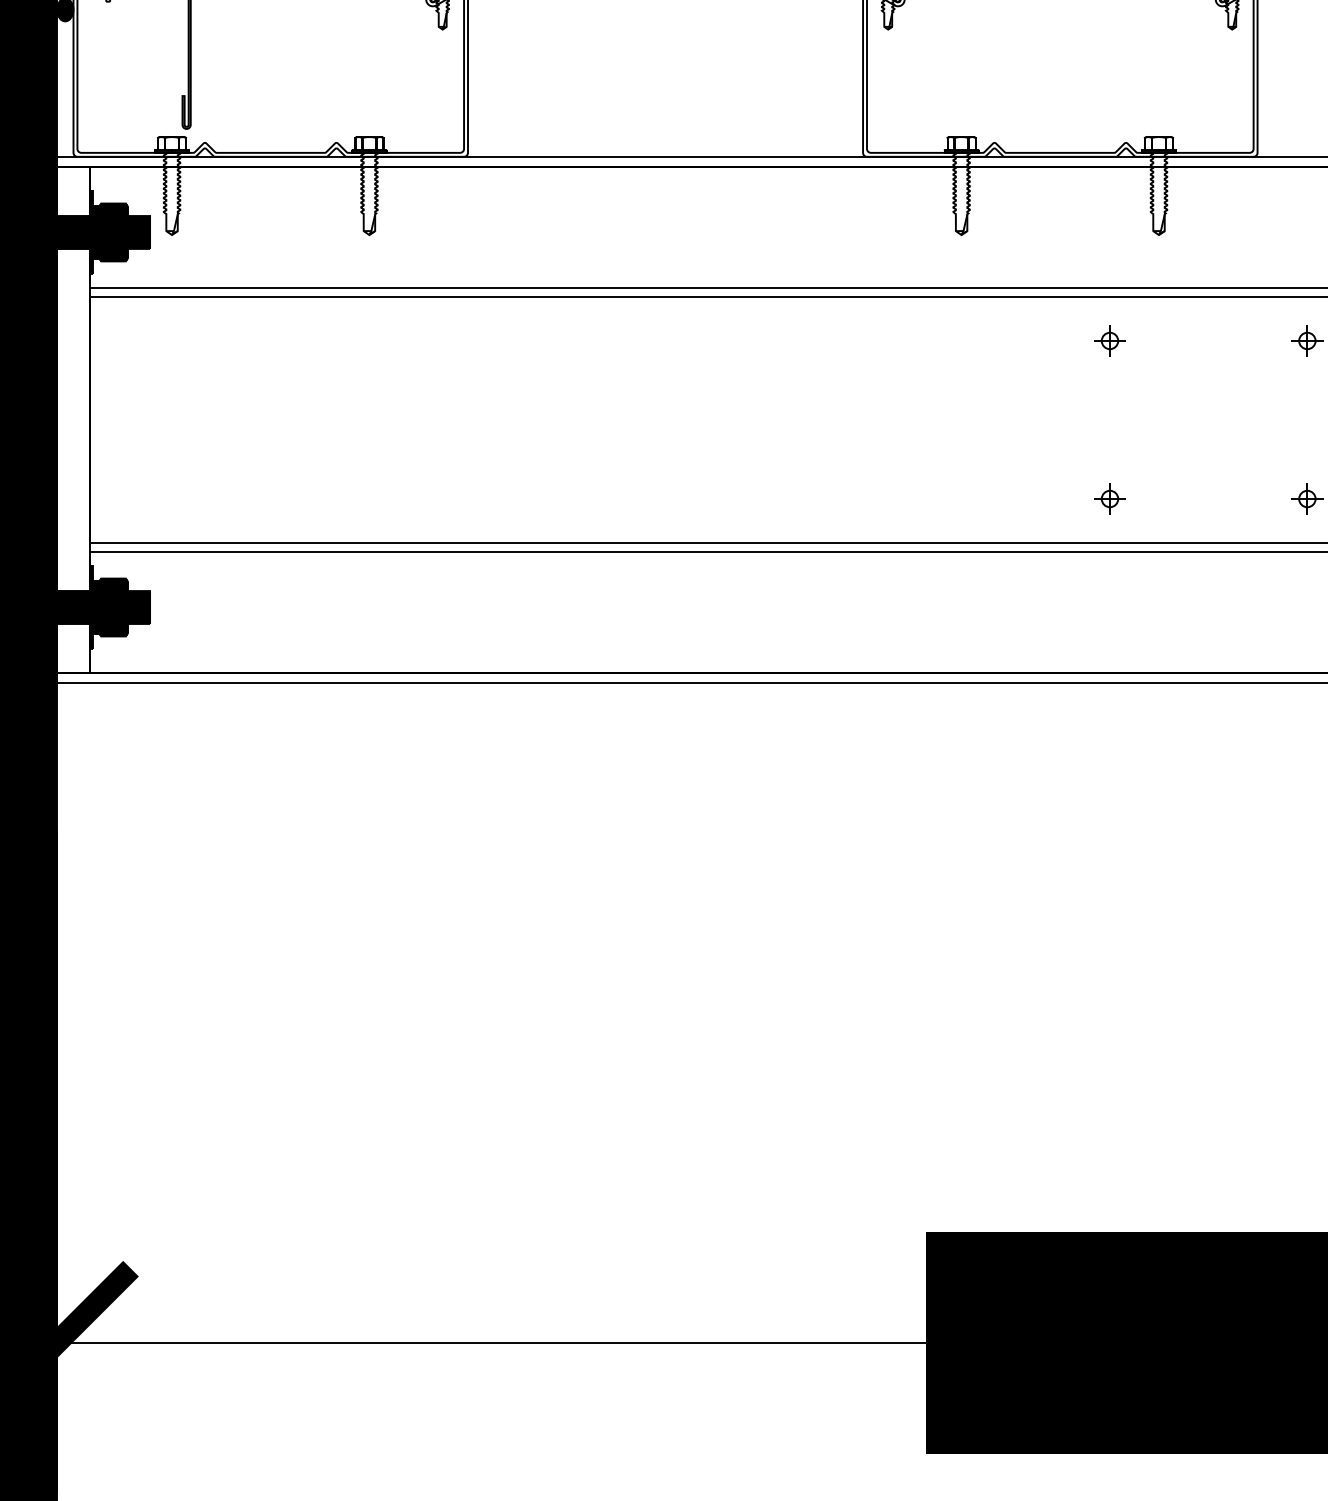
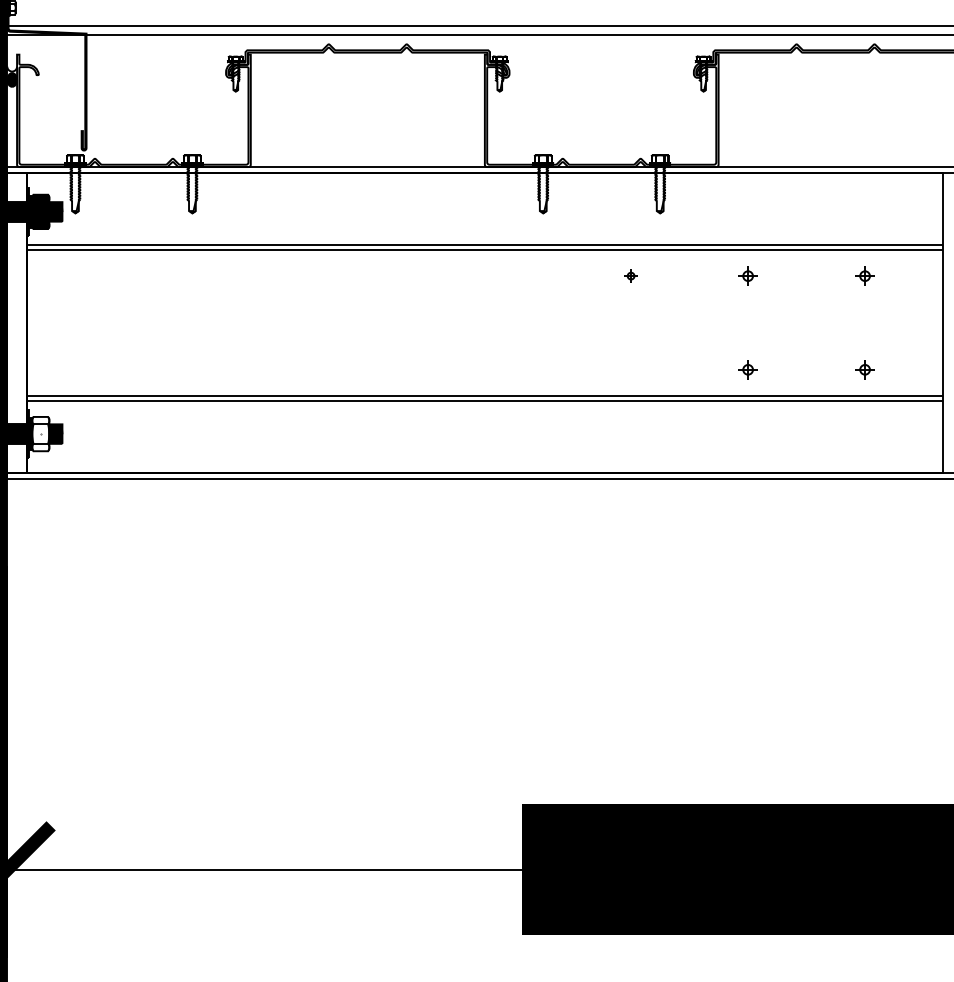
part: (1108, 339) -> (630, 275), size x0.7
part: (1108, 498) -> (630, 369), removed
fill: (113, 606) -> (40, 433), removed

